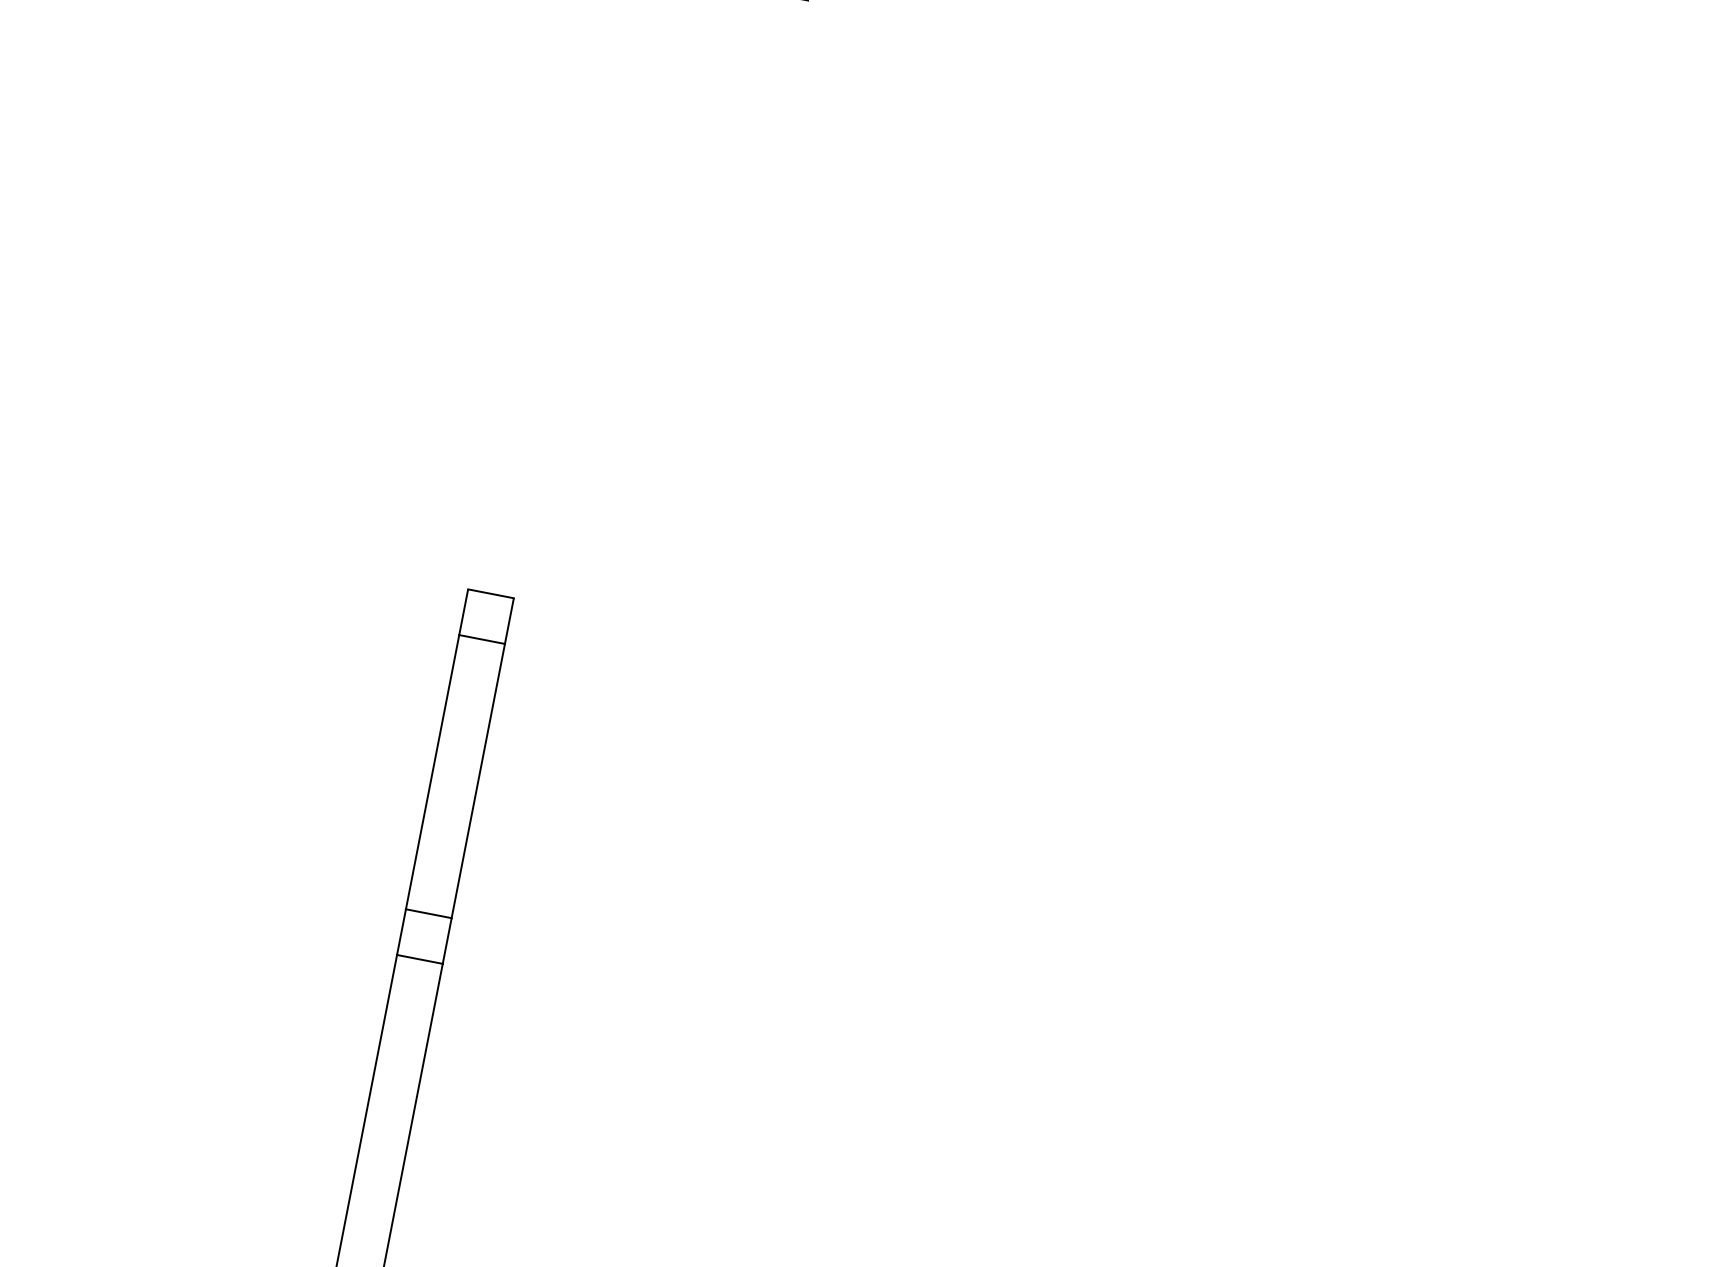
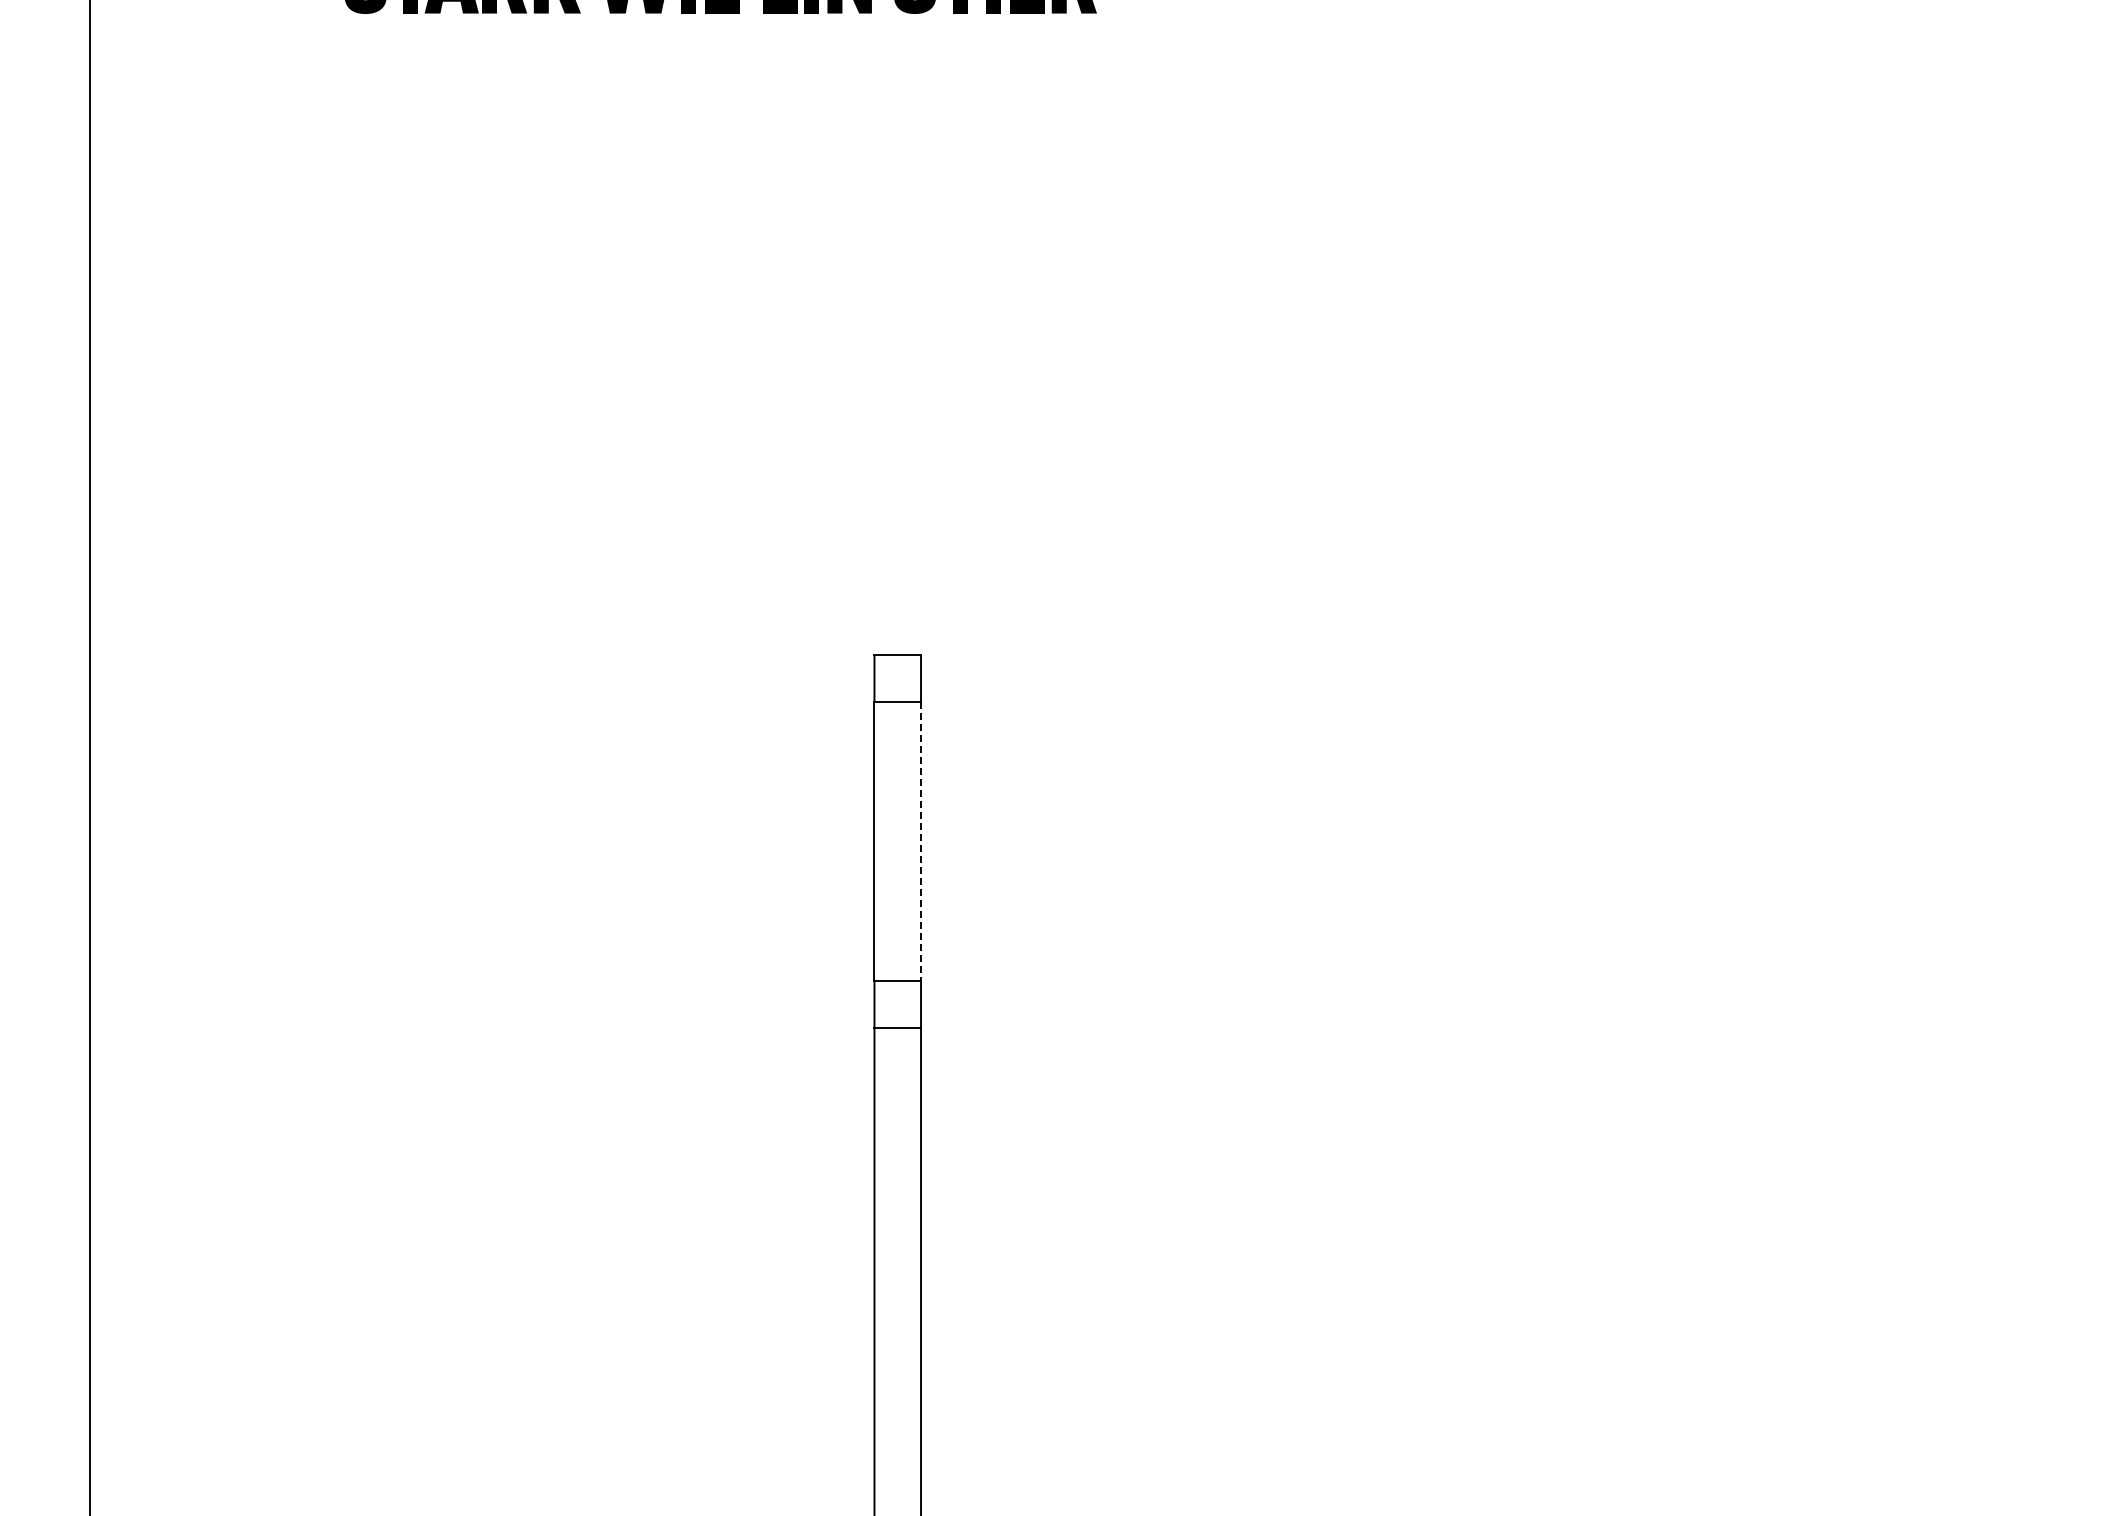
line: (478, 780) -> (921, 841), solid -> dashed

